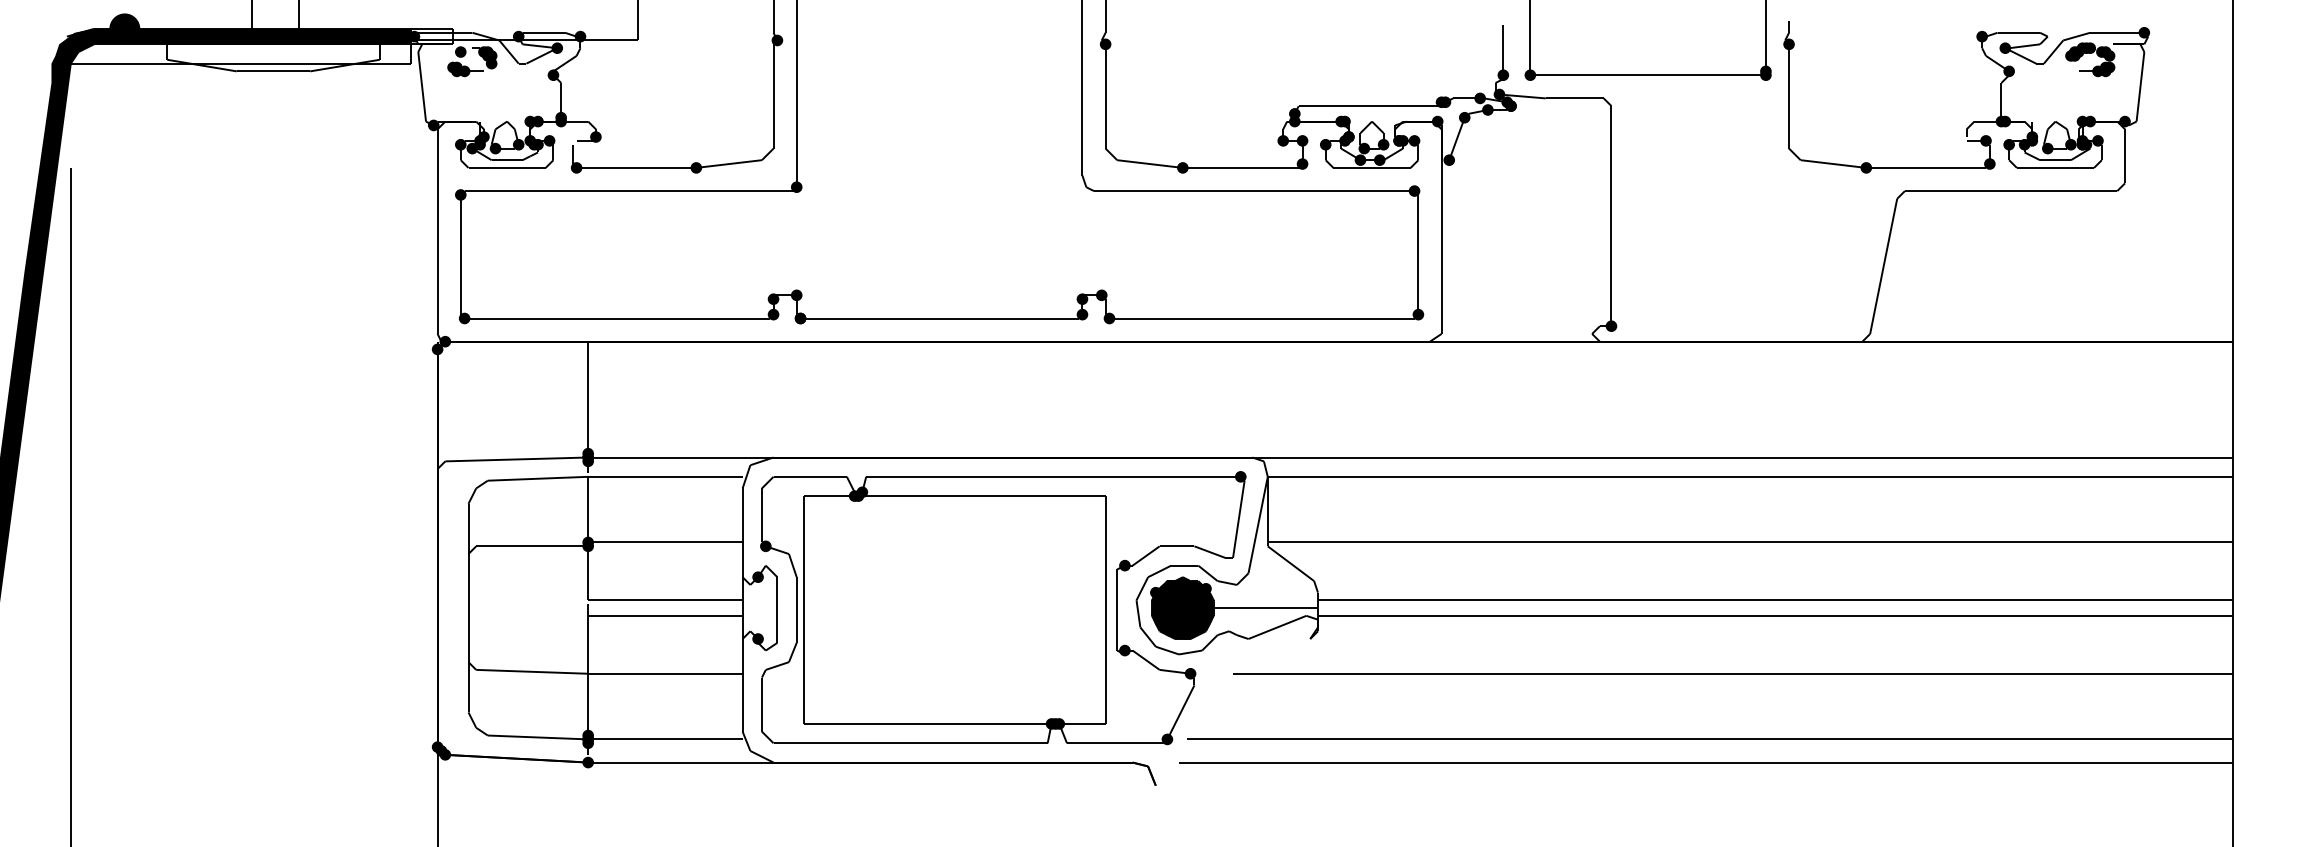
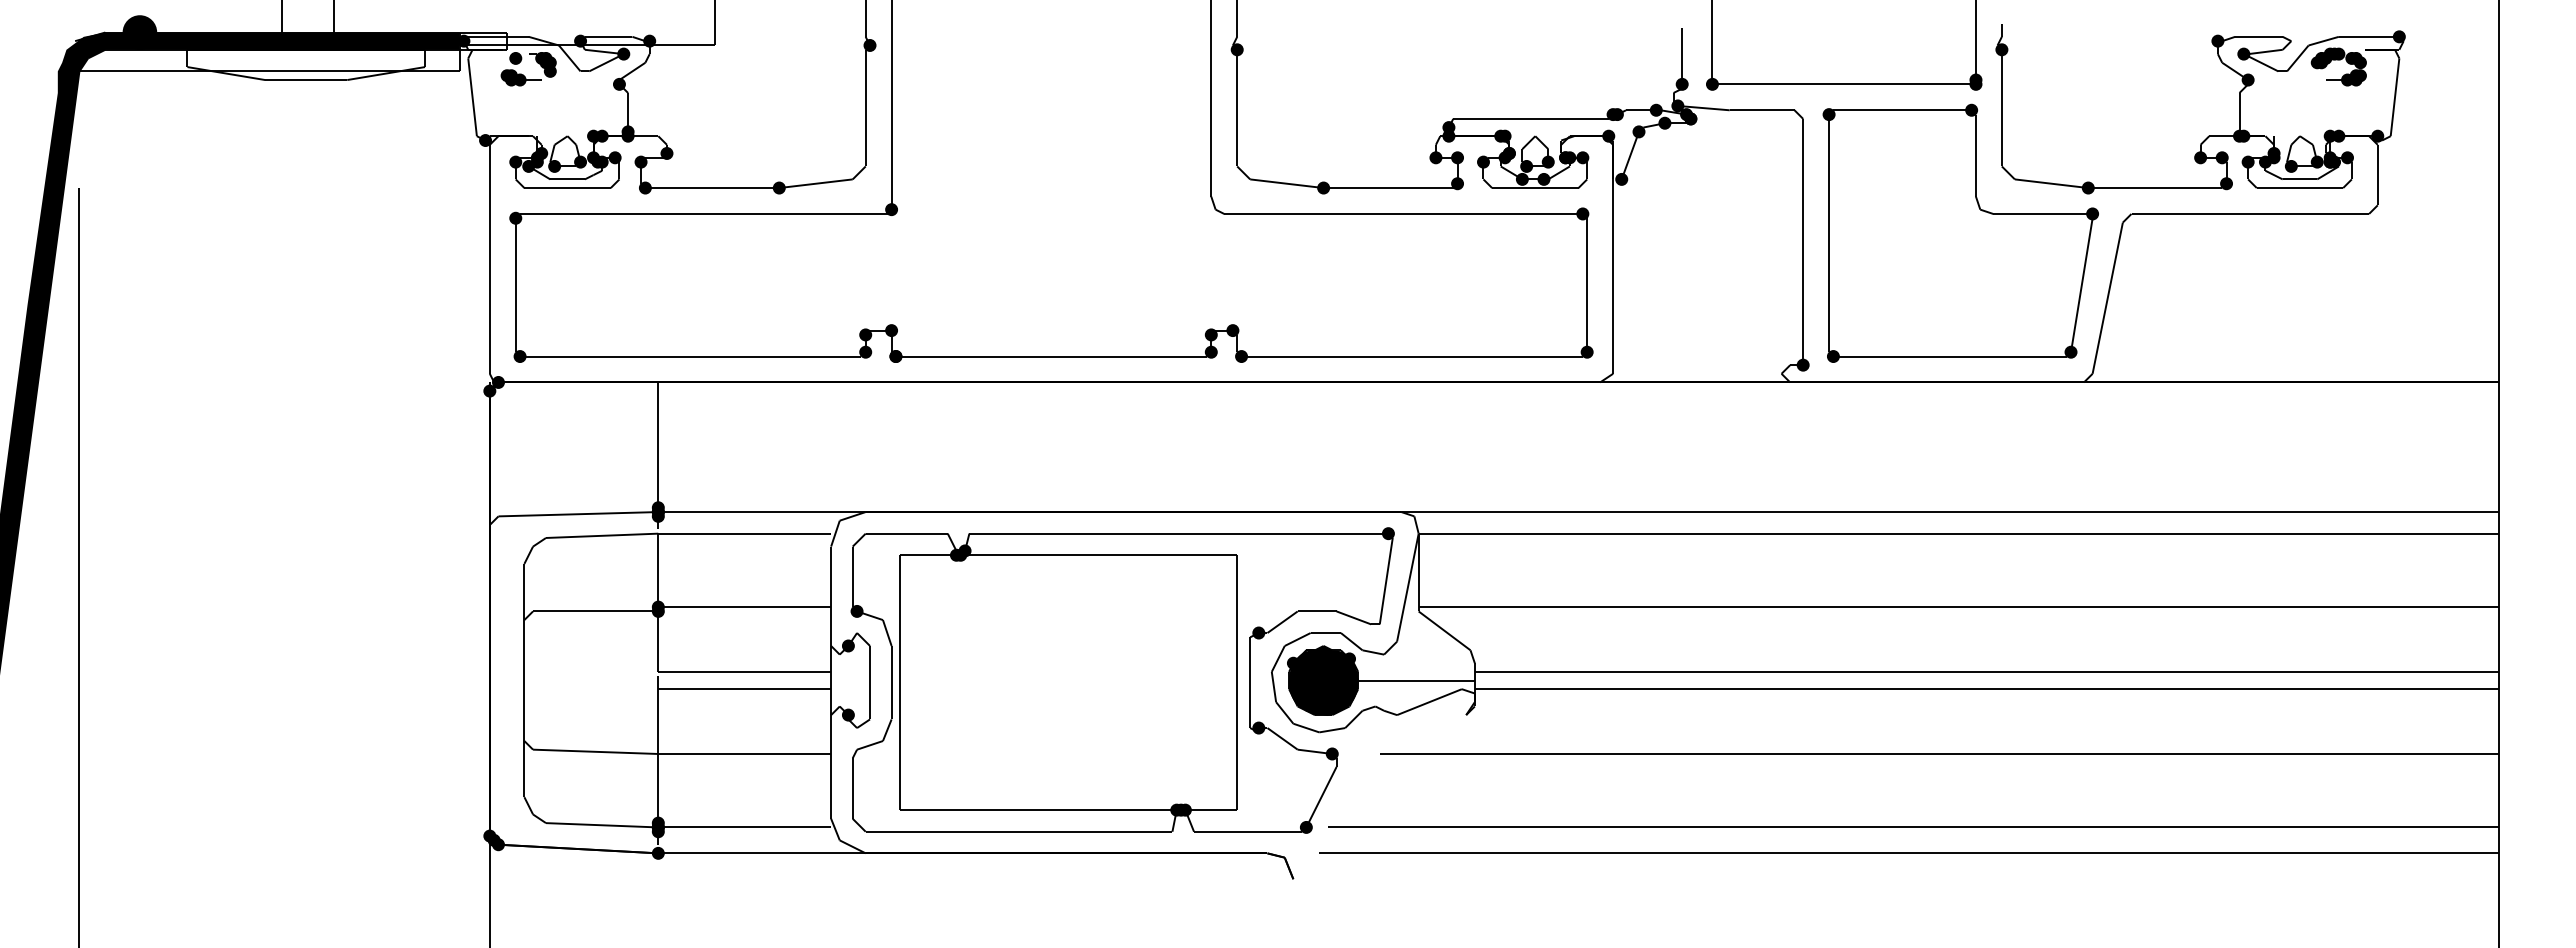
fill: (1966, 140) -> (2200, 157), added
fill: (572, 144) -> (640, 161), added
part: (1752, 207) -> (1960, 232), added

